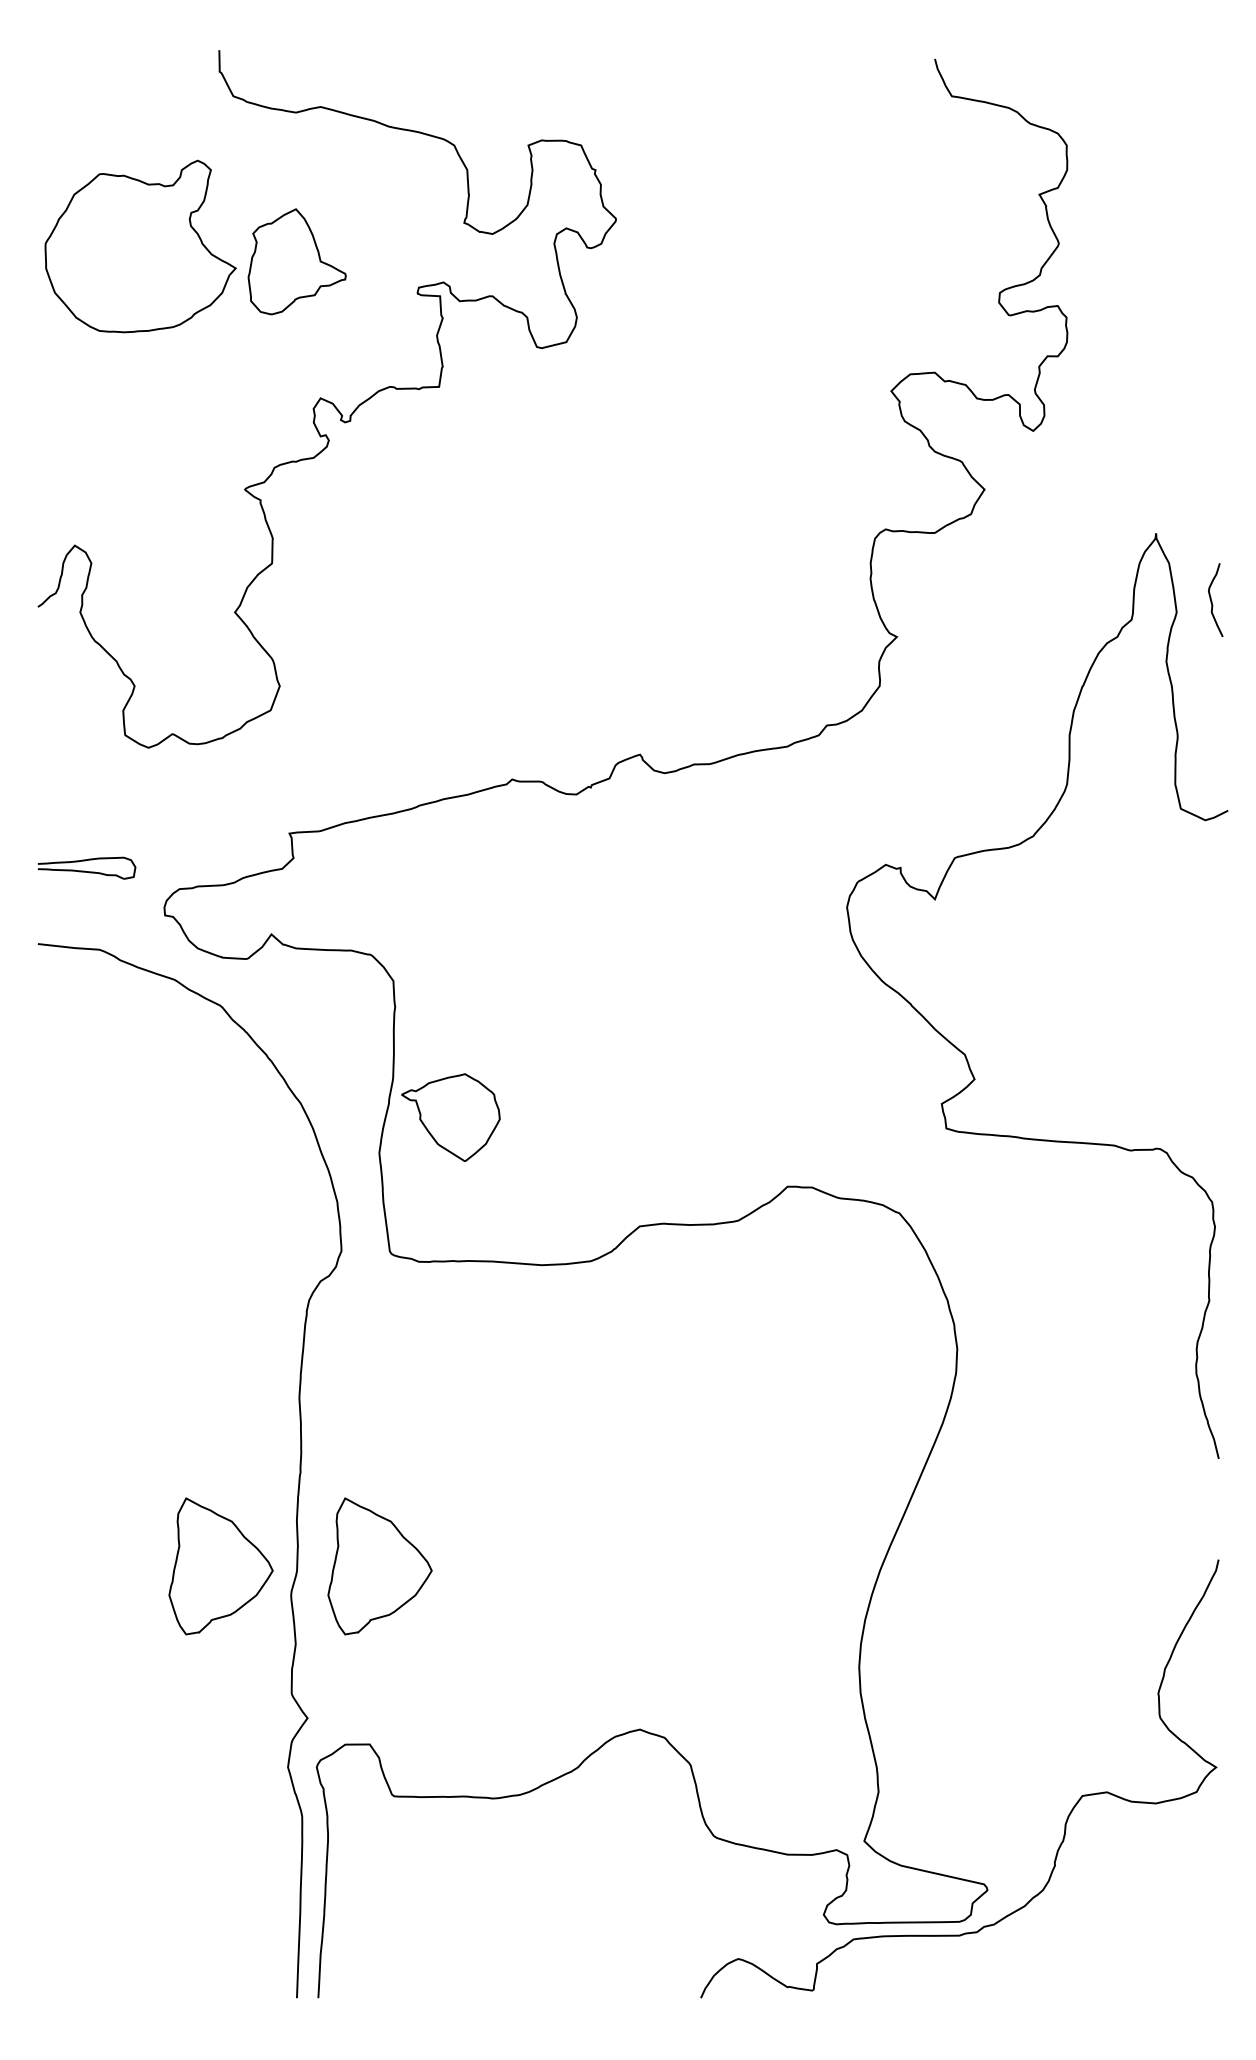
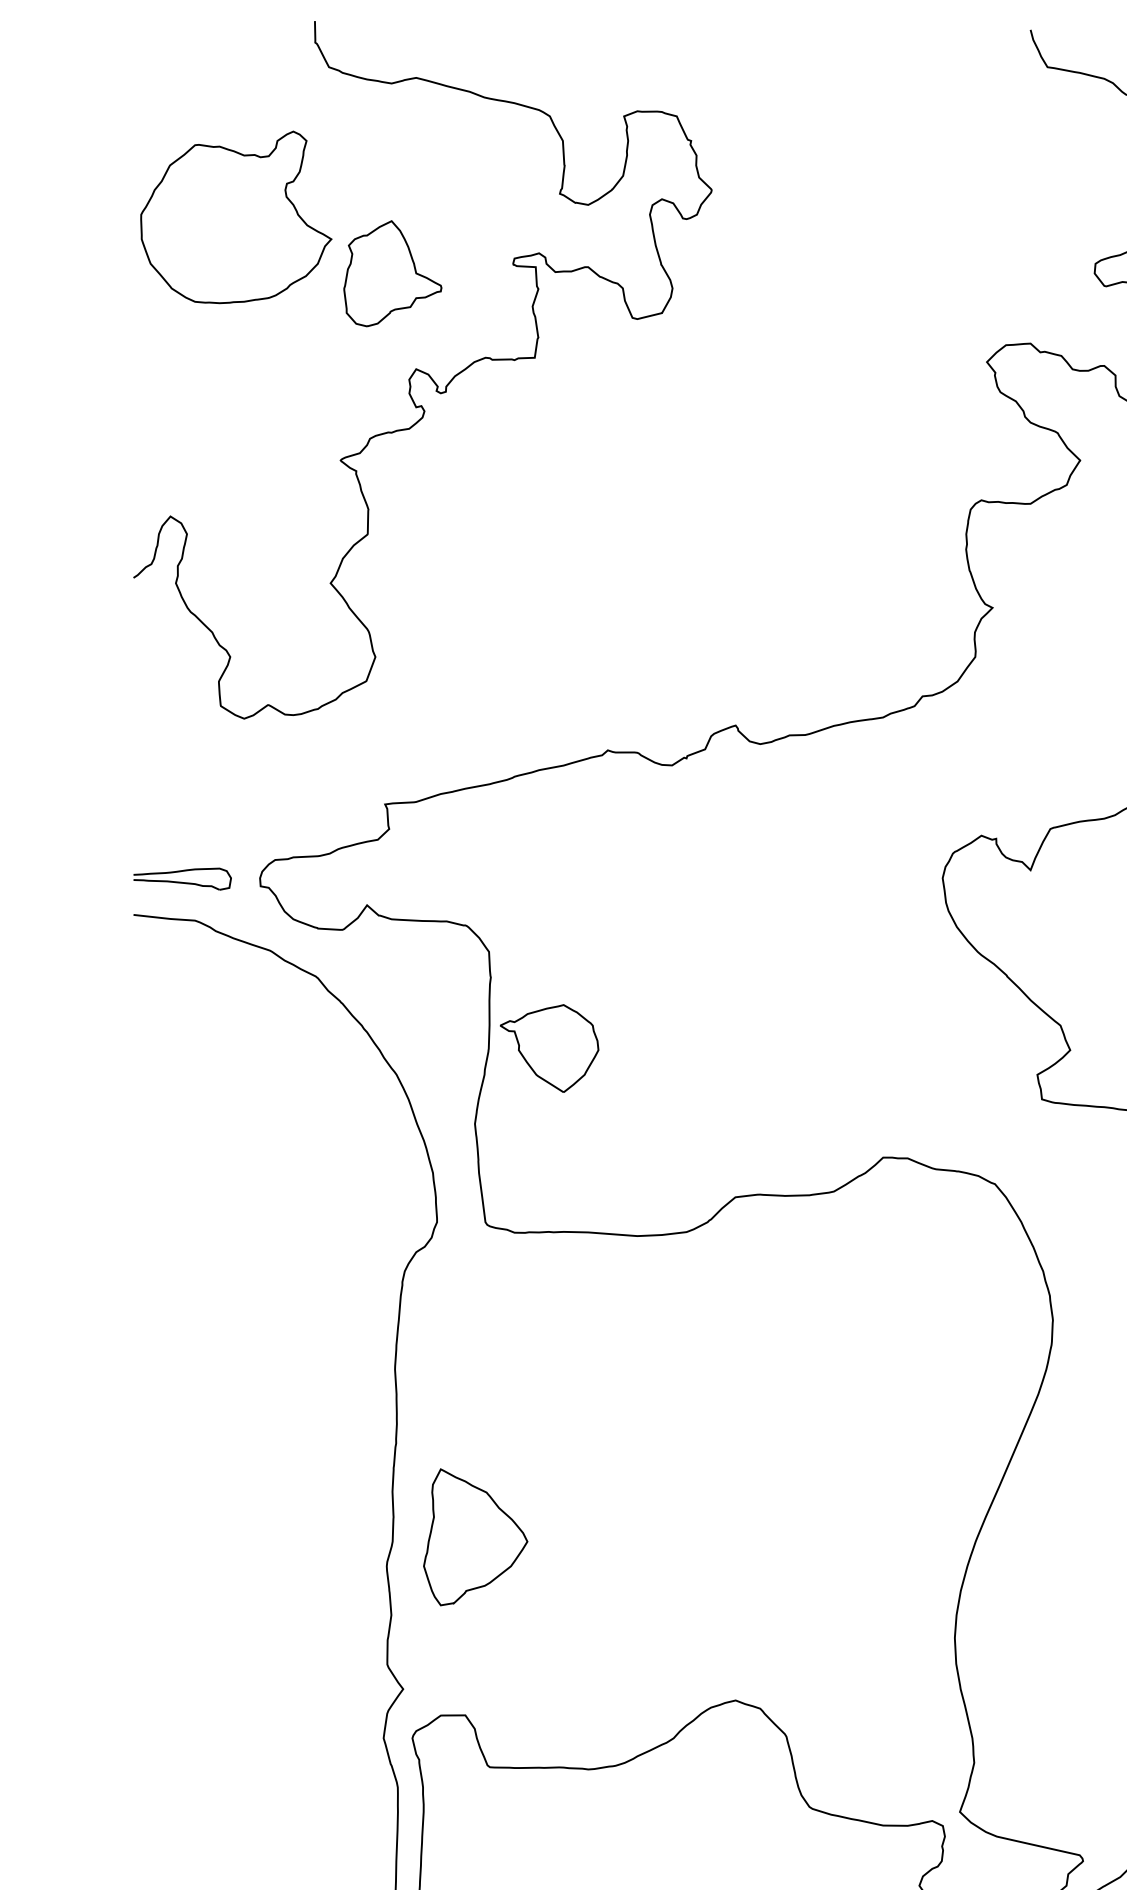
part: (296, 261) -> (392, 273), moved
part: (87, 867) -> (183, 878), moved
part: (450, 1117) -> (549, 1048), moved
part: (220, 1566) -> (316, 1537), removed

